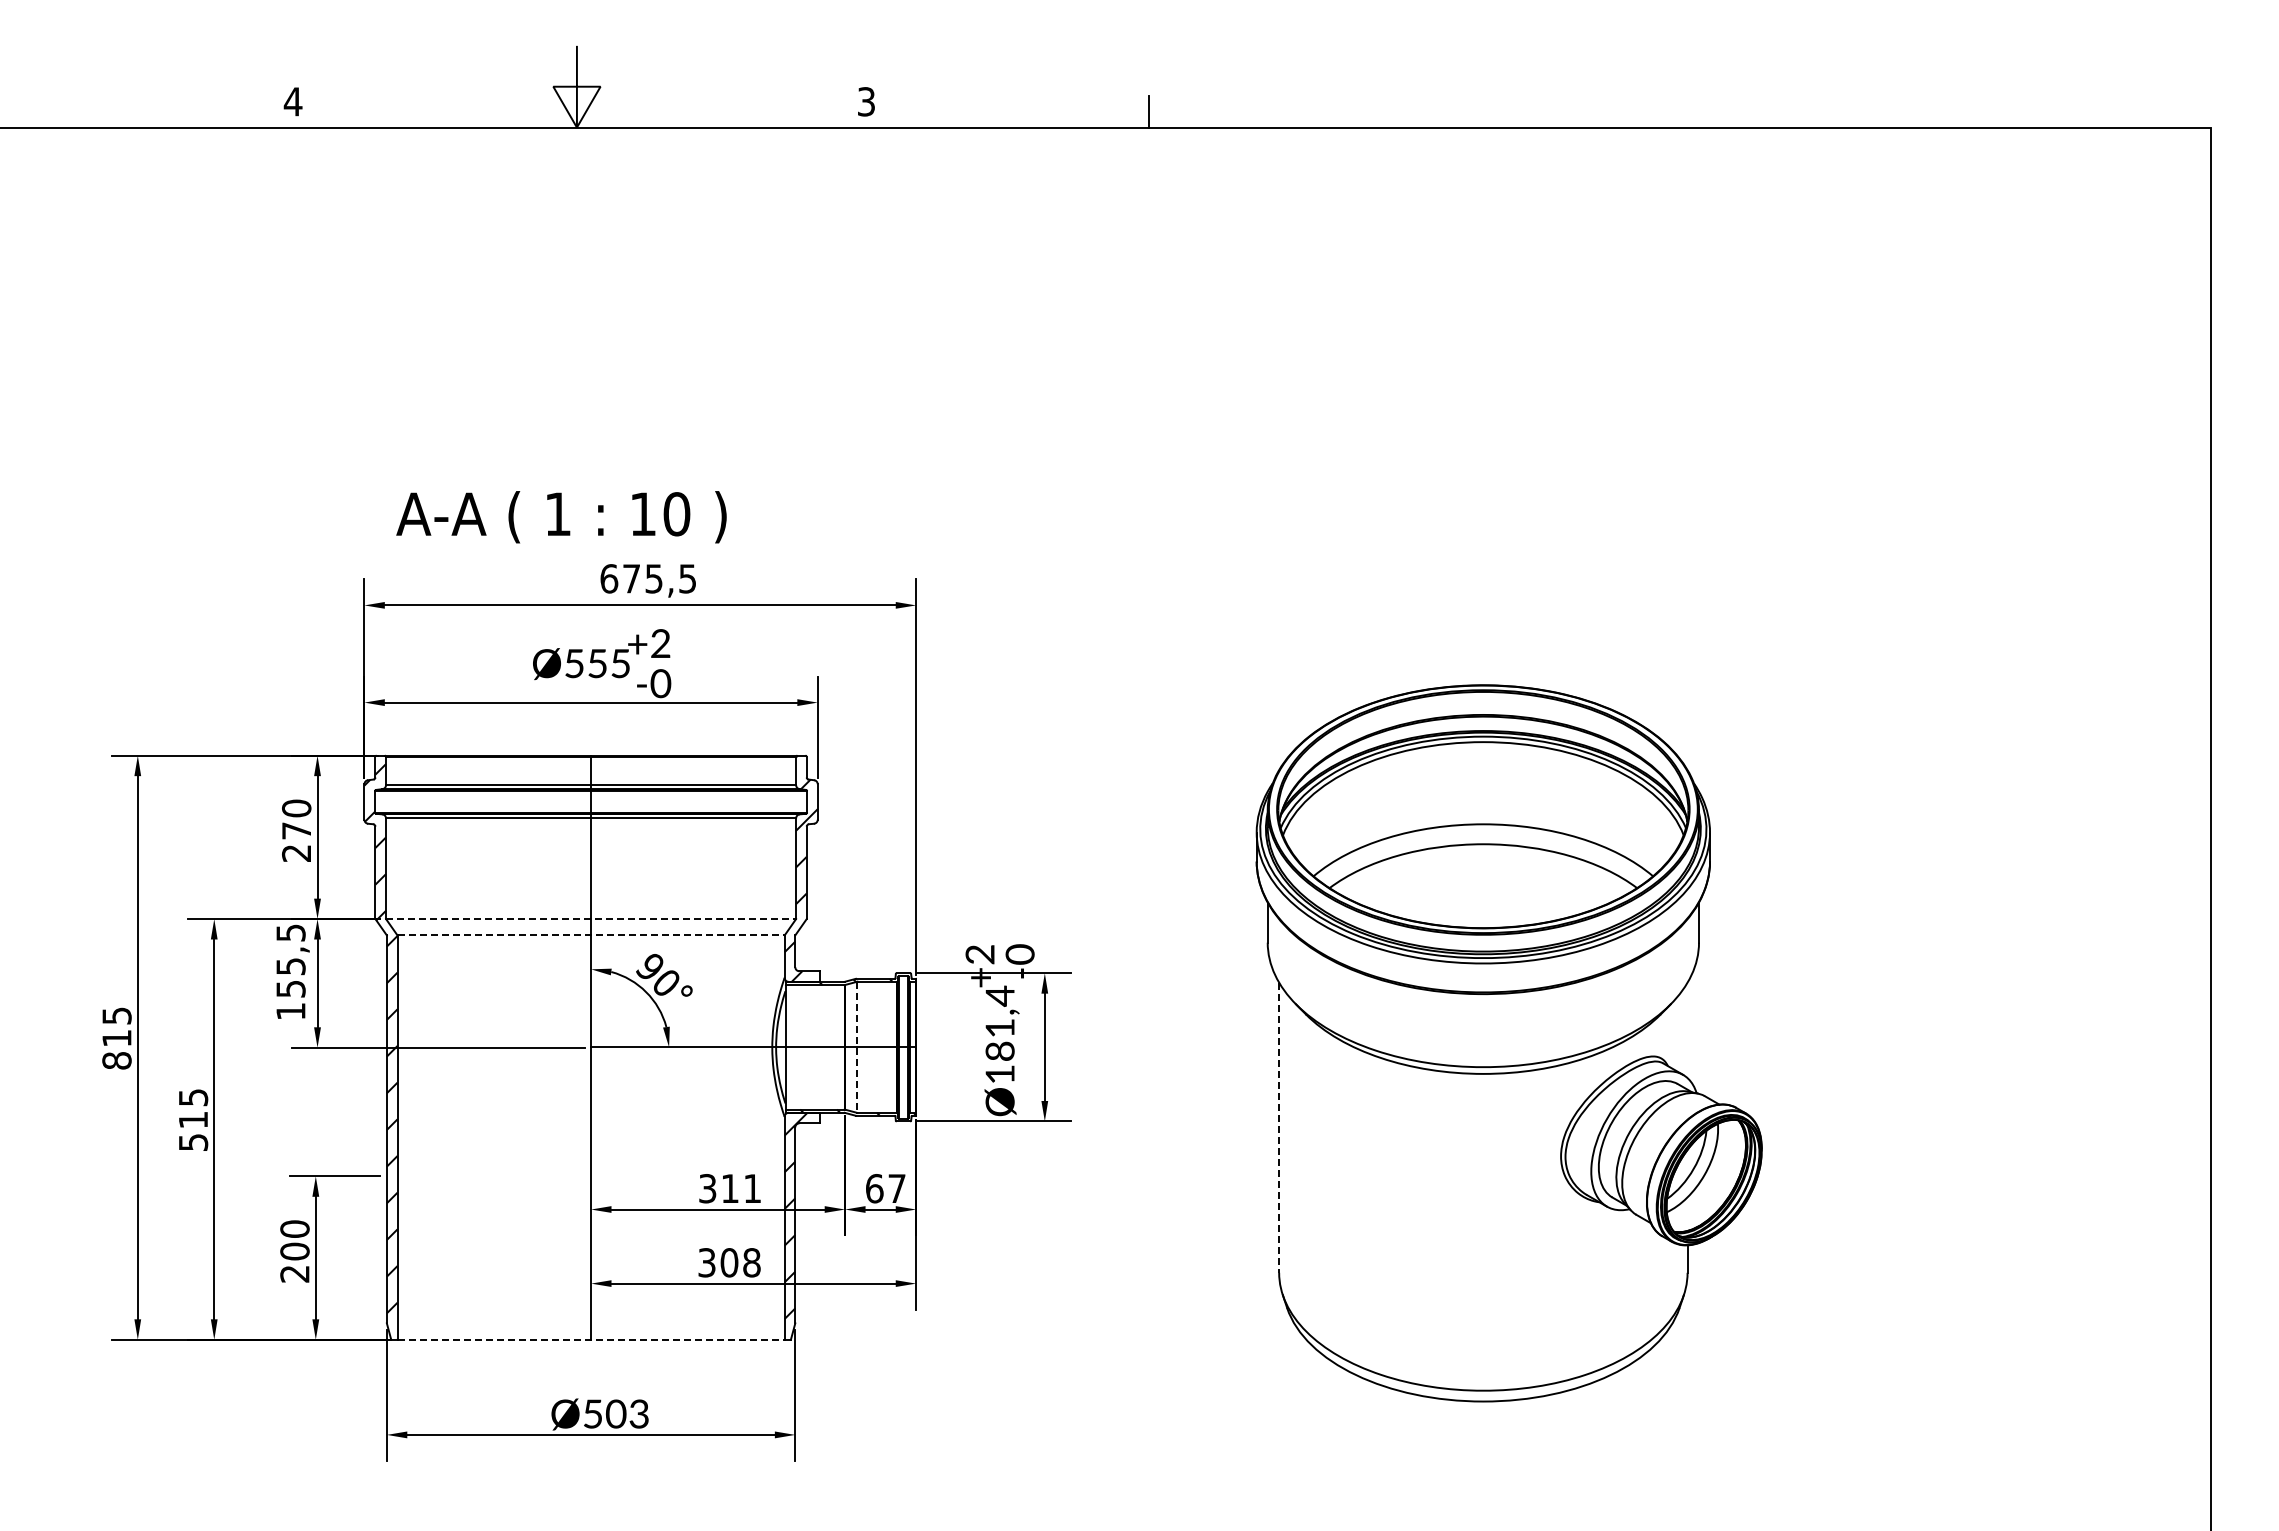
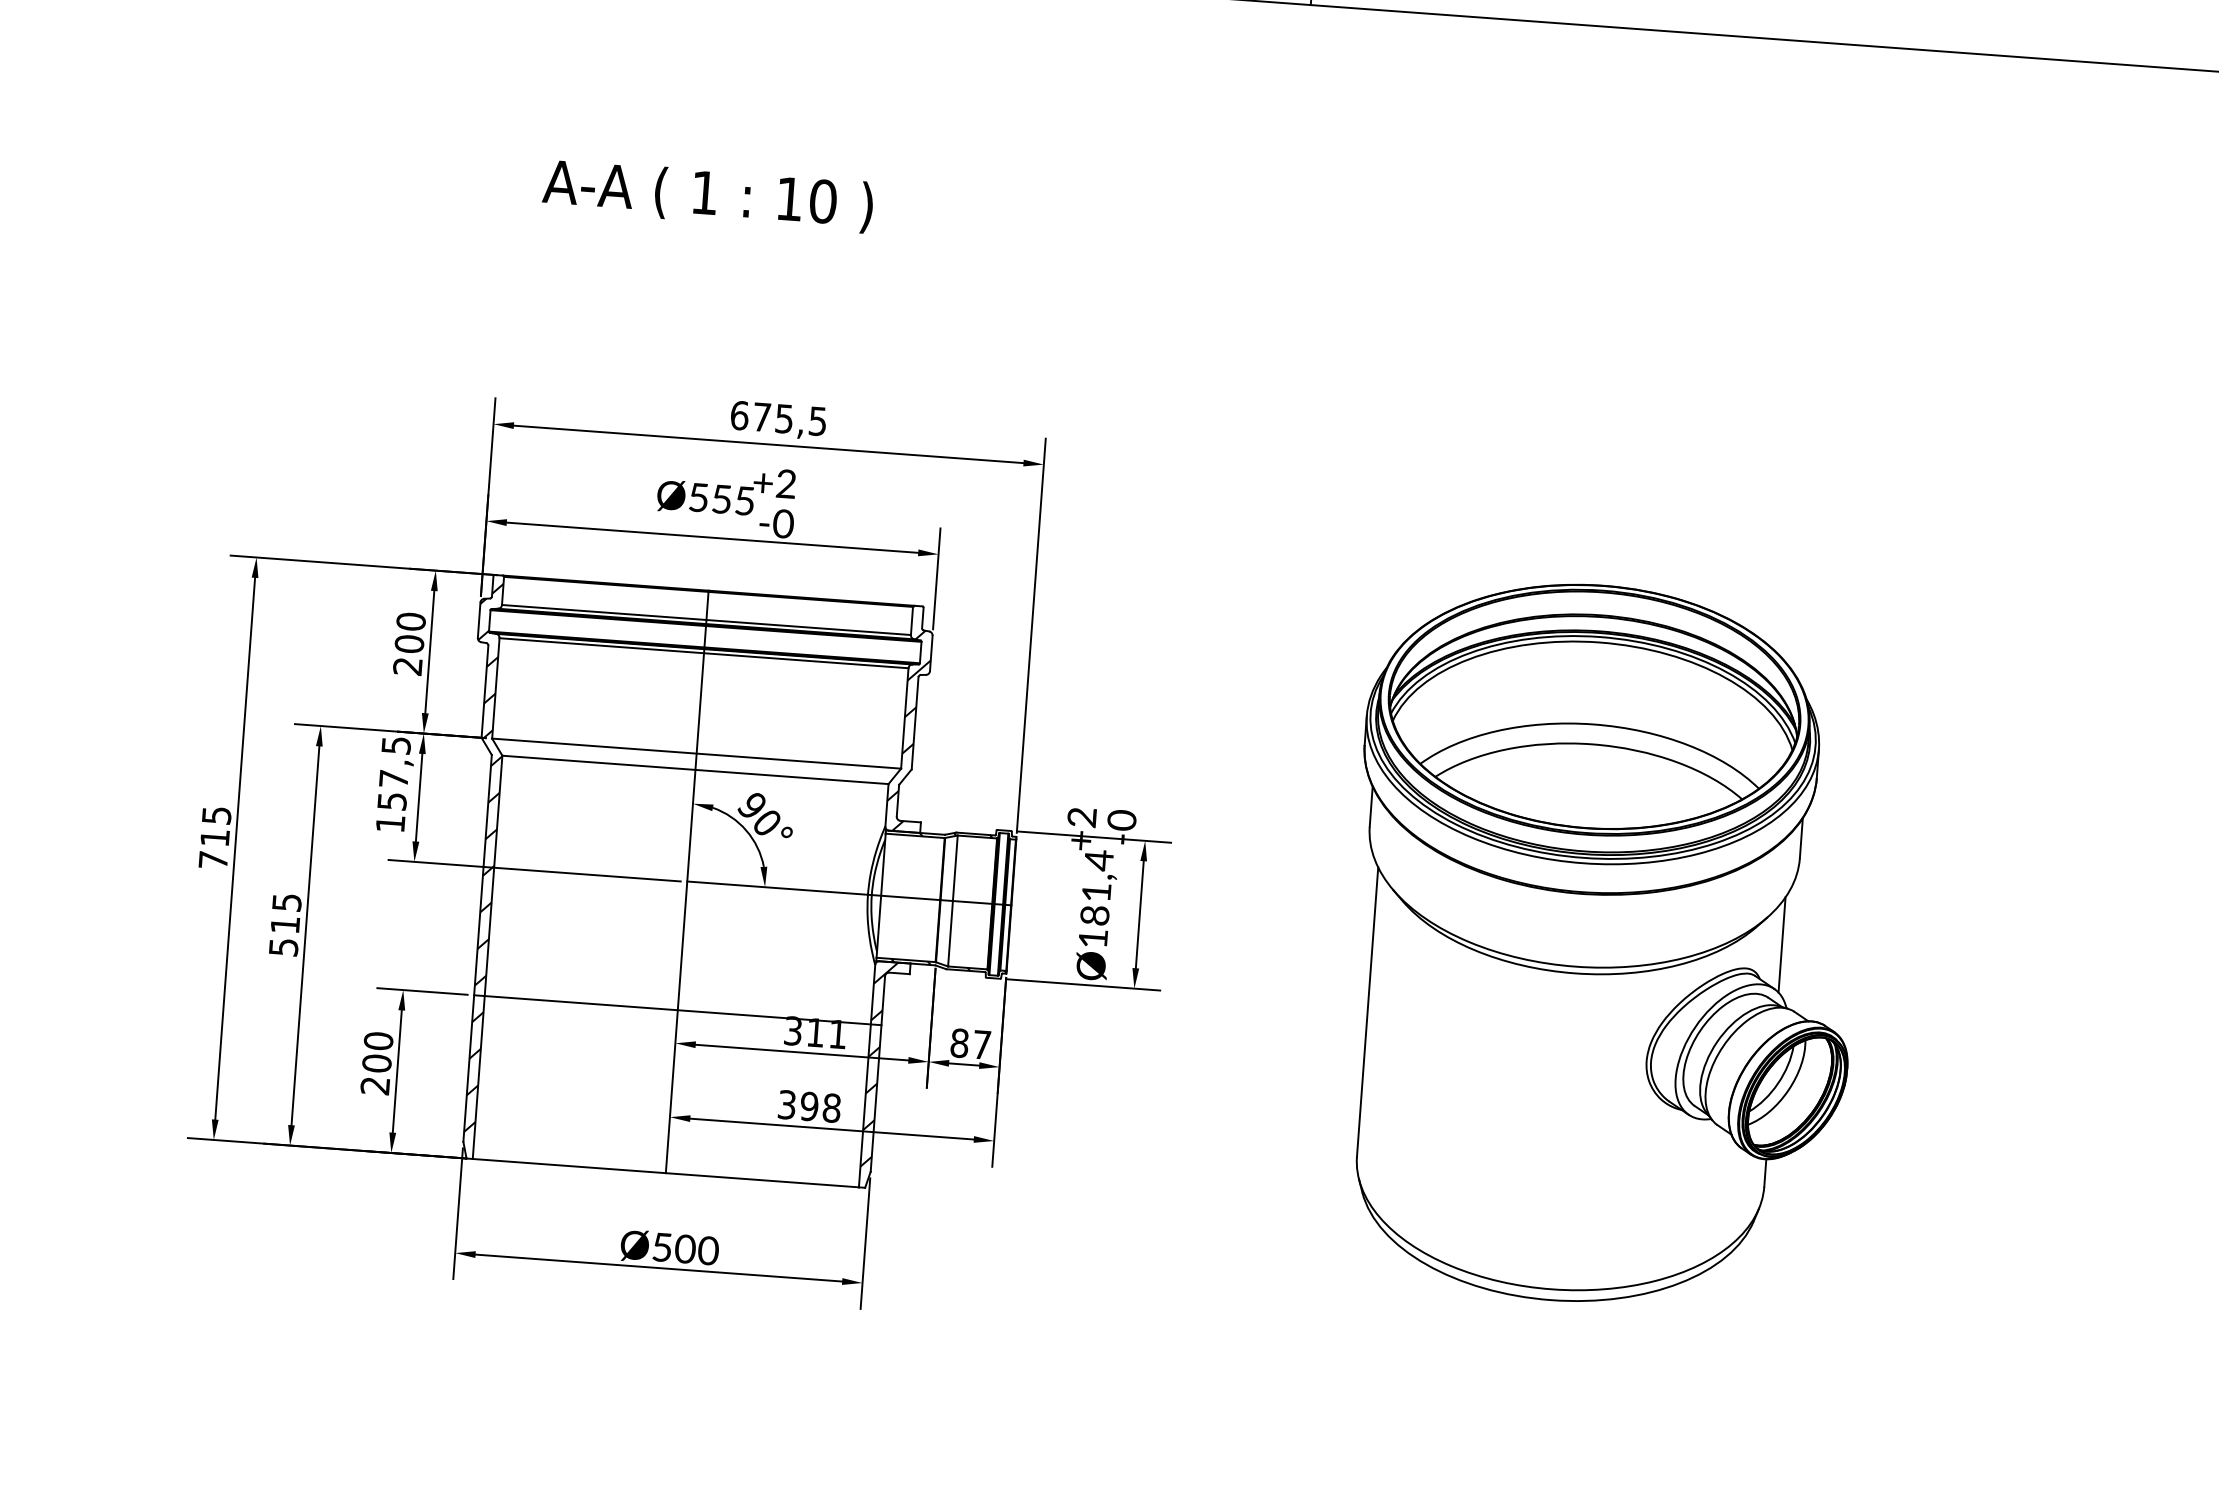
text: (561, 517) -> (707, 196), moved
text: (296, 830) -> (409, 643), 270 -> 200
line: (591, 919) -> (697, 754), dashed -> solid
line: (591, 935) -> (695, 770), dashed -> solid
text: (290, 966) -> (393, 778), 155,5 -> 157,5
line: (1687, 1030) -> (1781, 945), added
line: (857, 1047) -> (952, 901), dashed -> solid
text: (116, 1060) -> (212, 859), 815 -> 715
line: (1279, 1128) -> (1367, 1012), dashed -> solid
line: (590, 1176) -> (677, 1010), added
text: (874, 1188) -> (959, 1043), 67 -> 87
text: (729, 1262) -> (809, 1106), 308 -> 398
line: (591, 1339) -> (666, 1172), dashed -> solid
text: (639, 1413) -> (708, 1250), Ø503 -> Ø500

